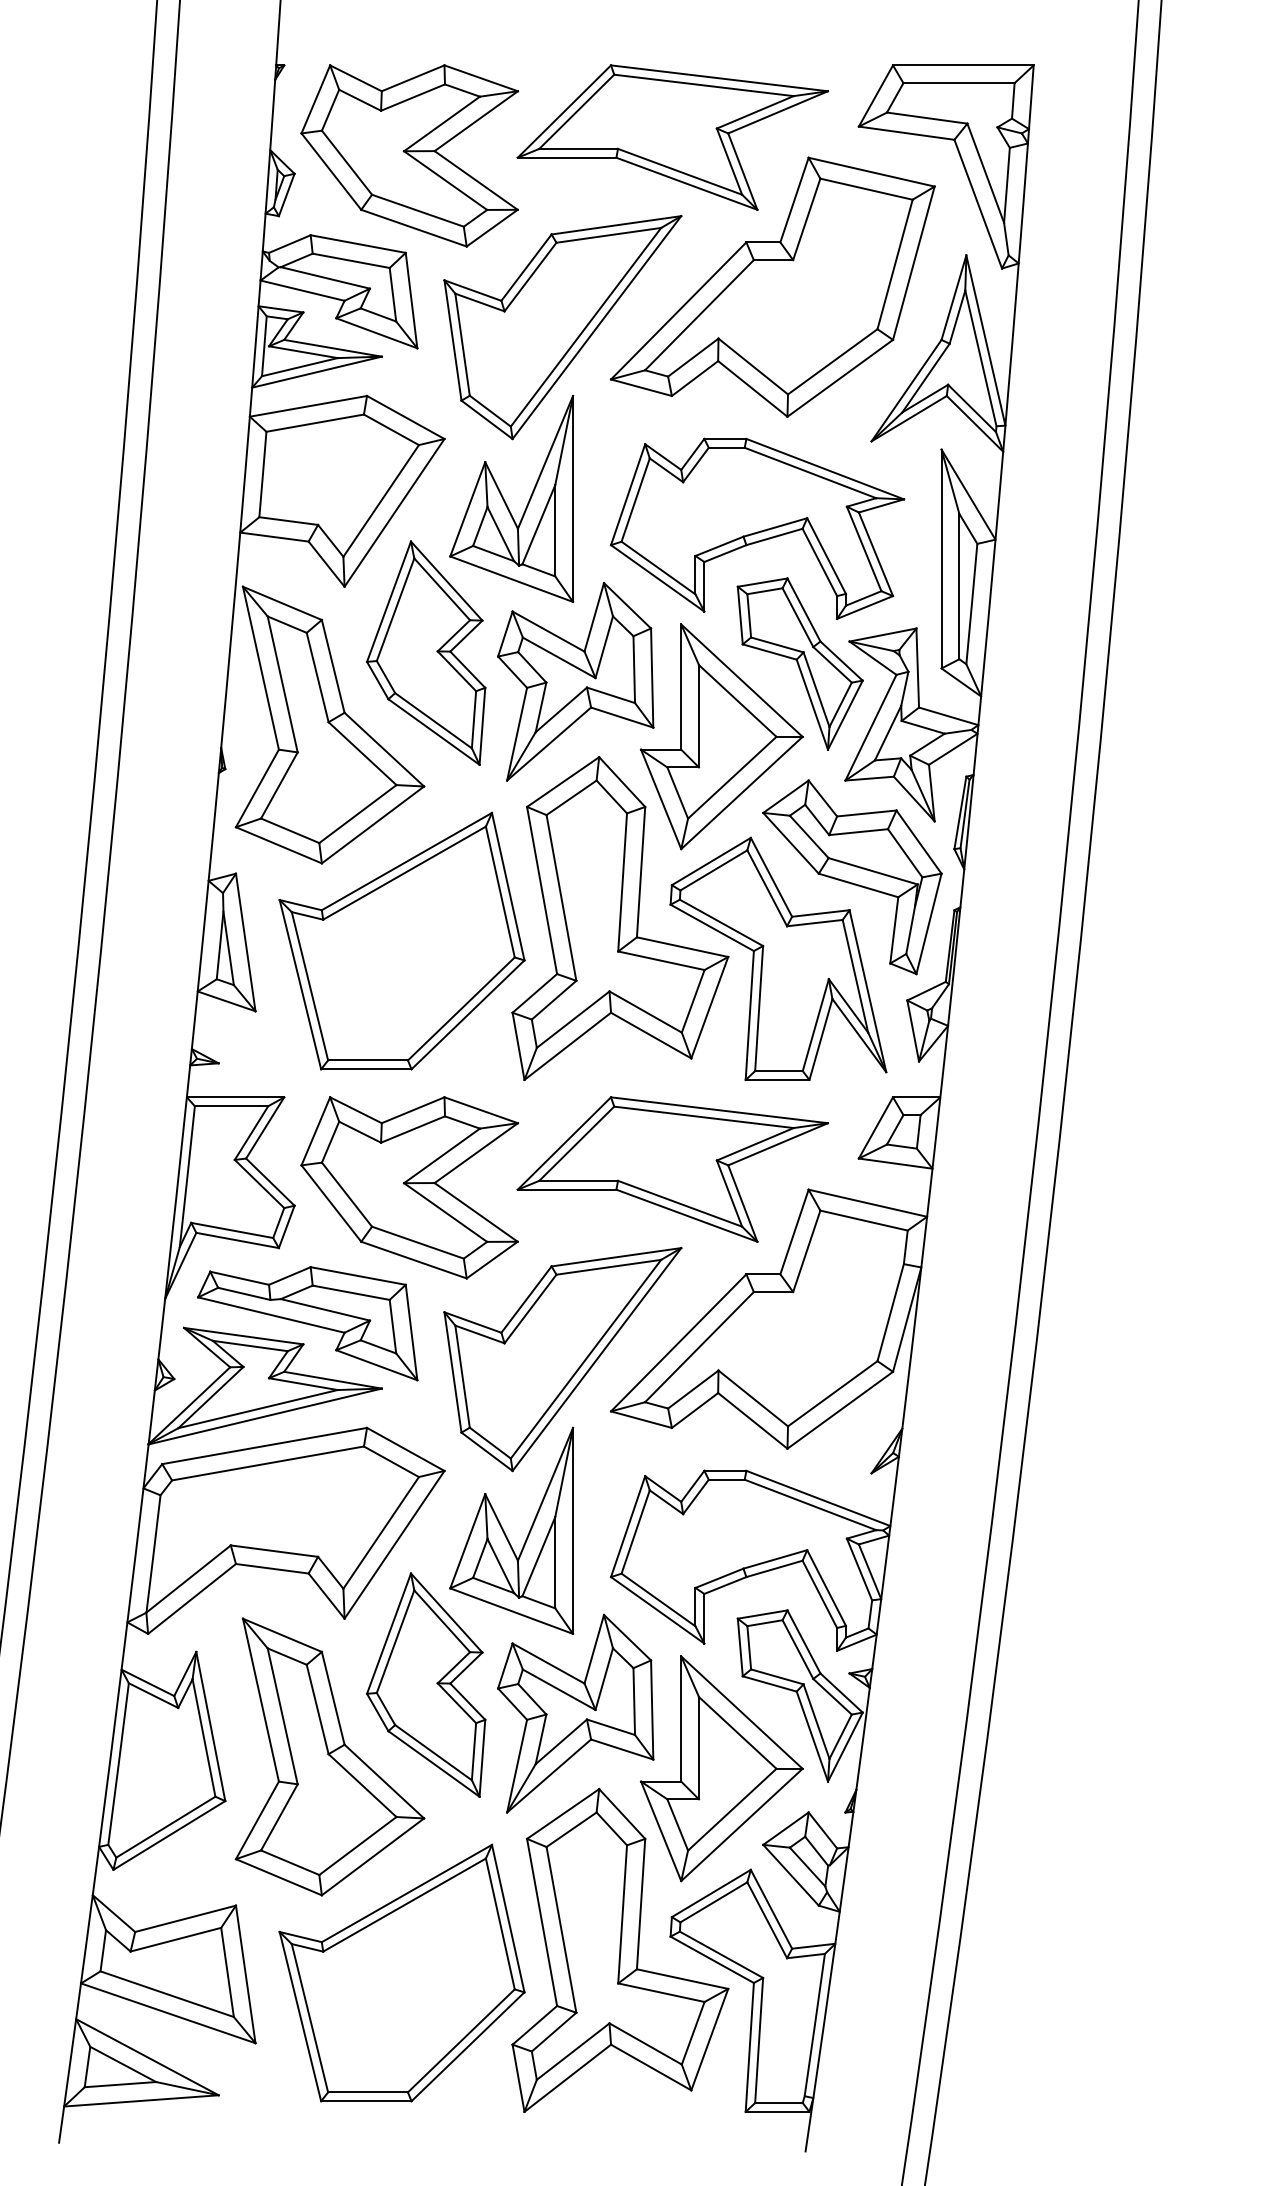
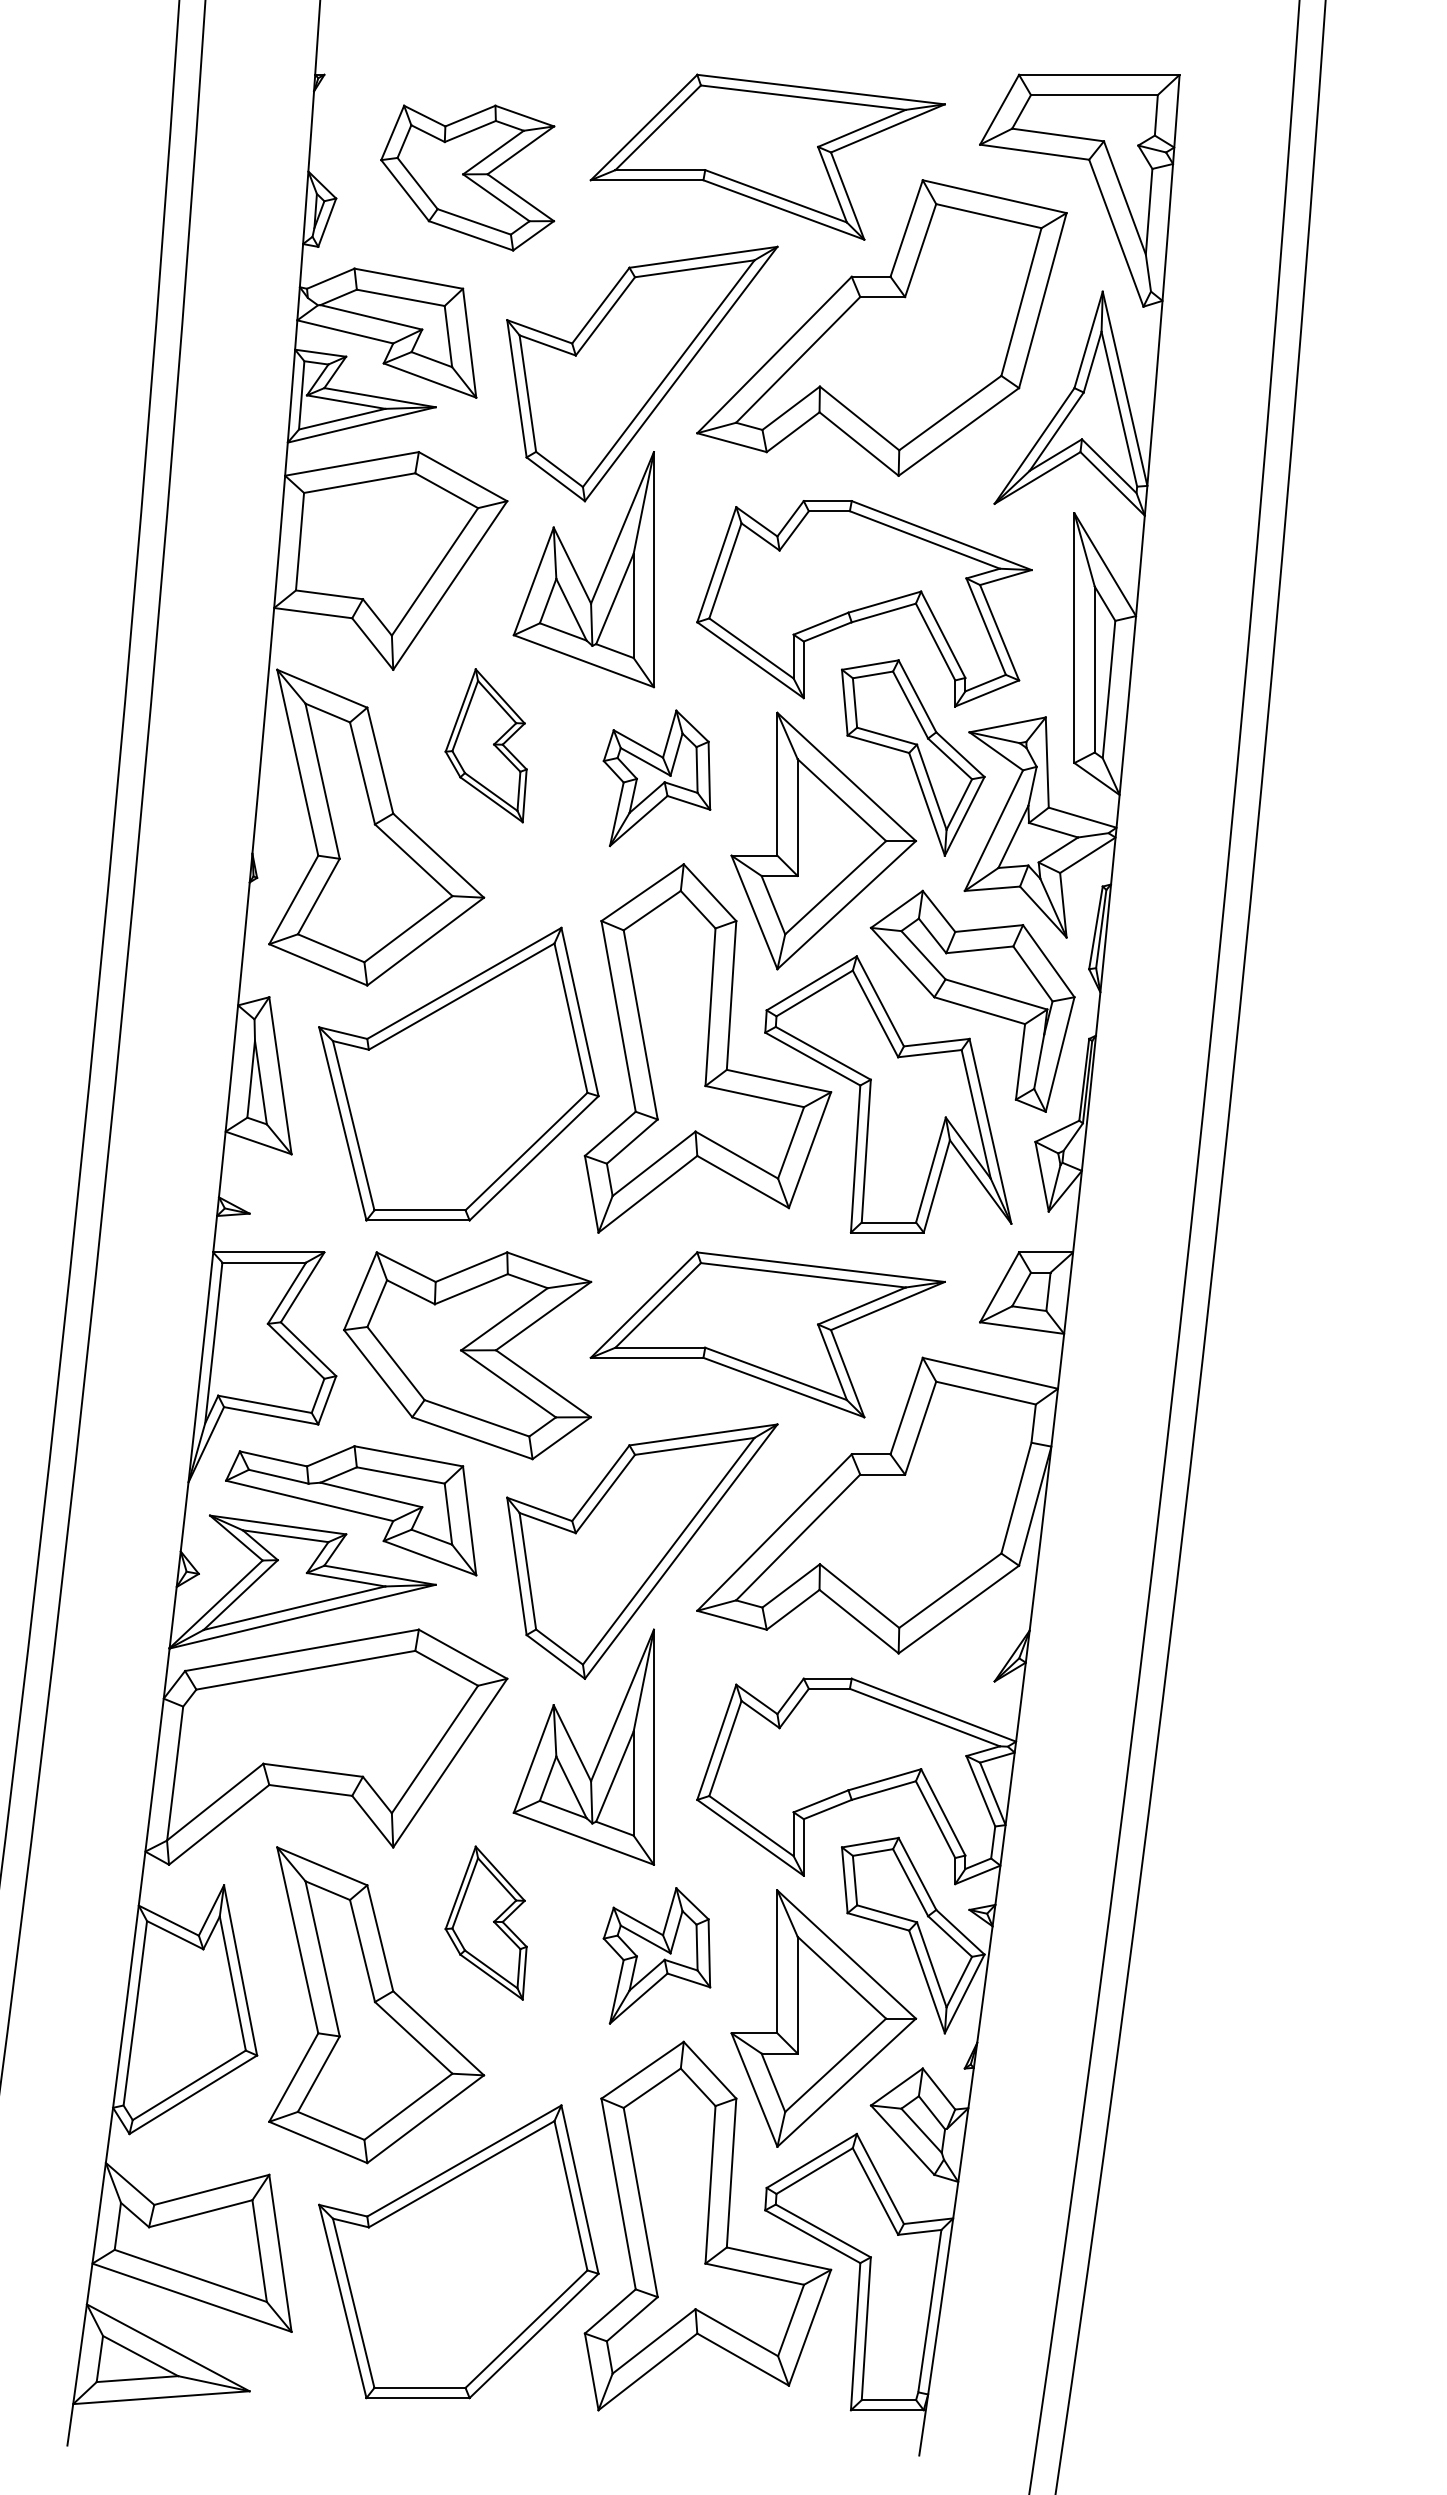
part: (409, 155) -> (467, 177), size x0.7
part: (425, 653) -> (485, 745), size x0.6
part: (575, 682) -> (656, 778), size x0.6
part: (425, 1684) -> (485, 1922), size x0.6
part: (575, 1713) -> (656, 1955), size x0.6

